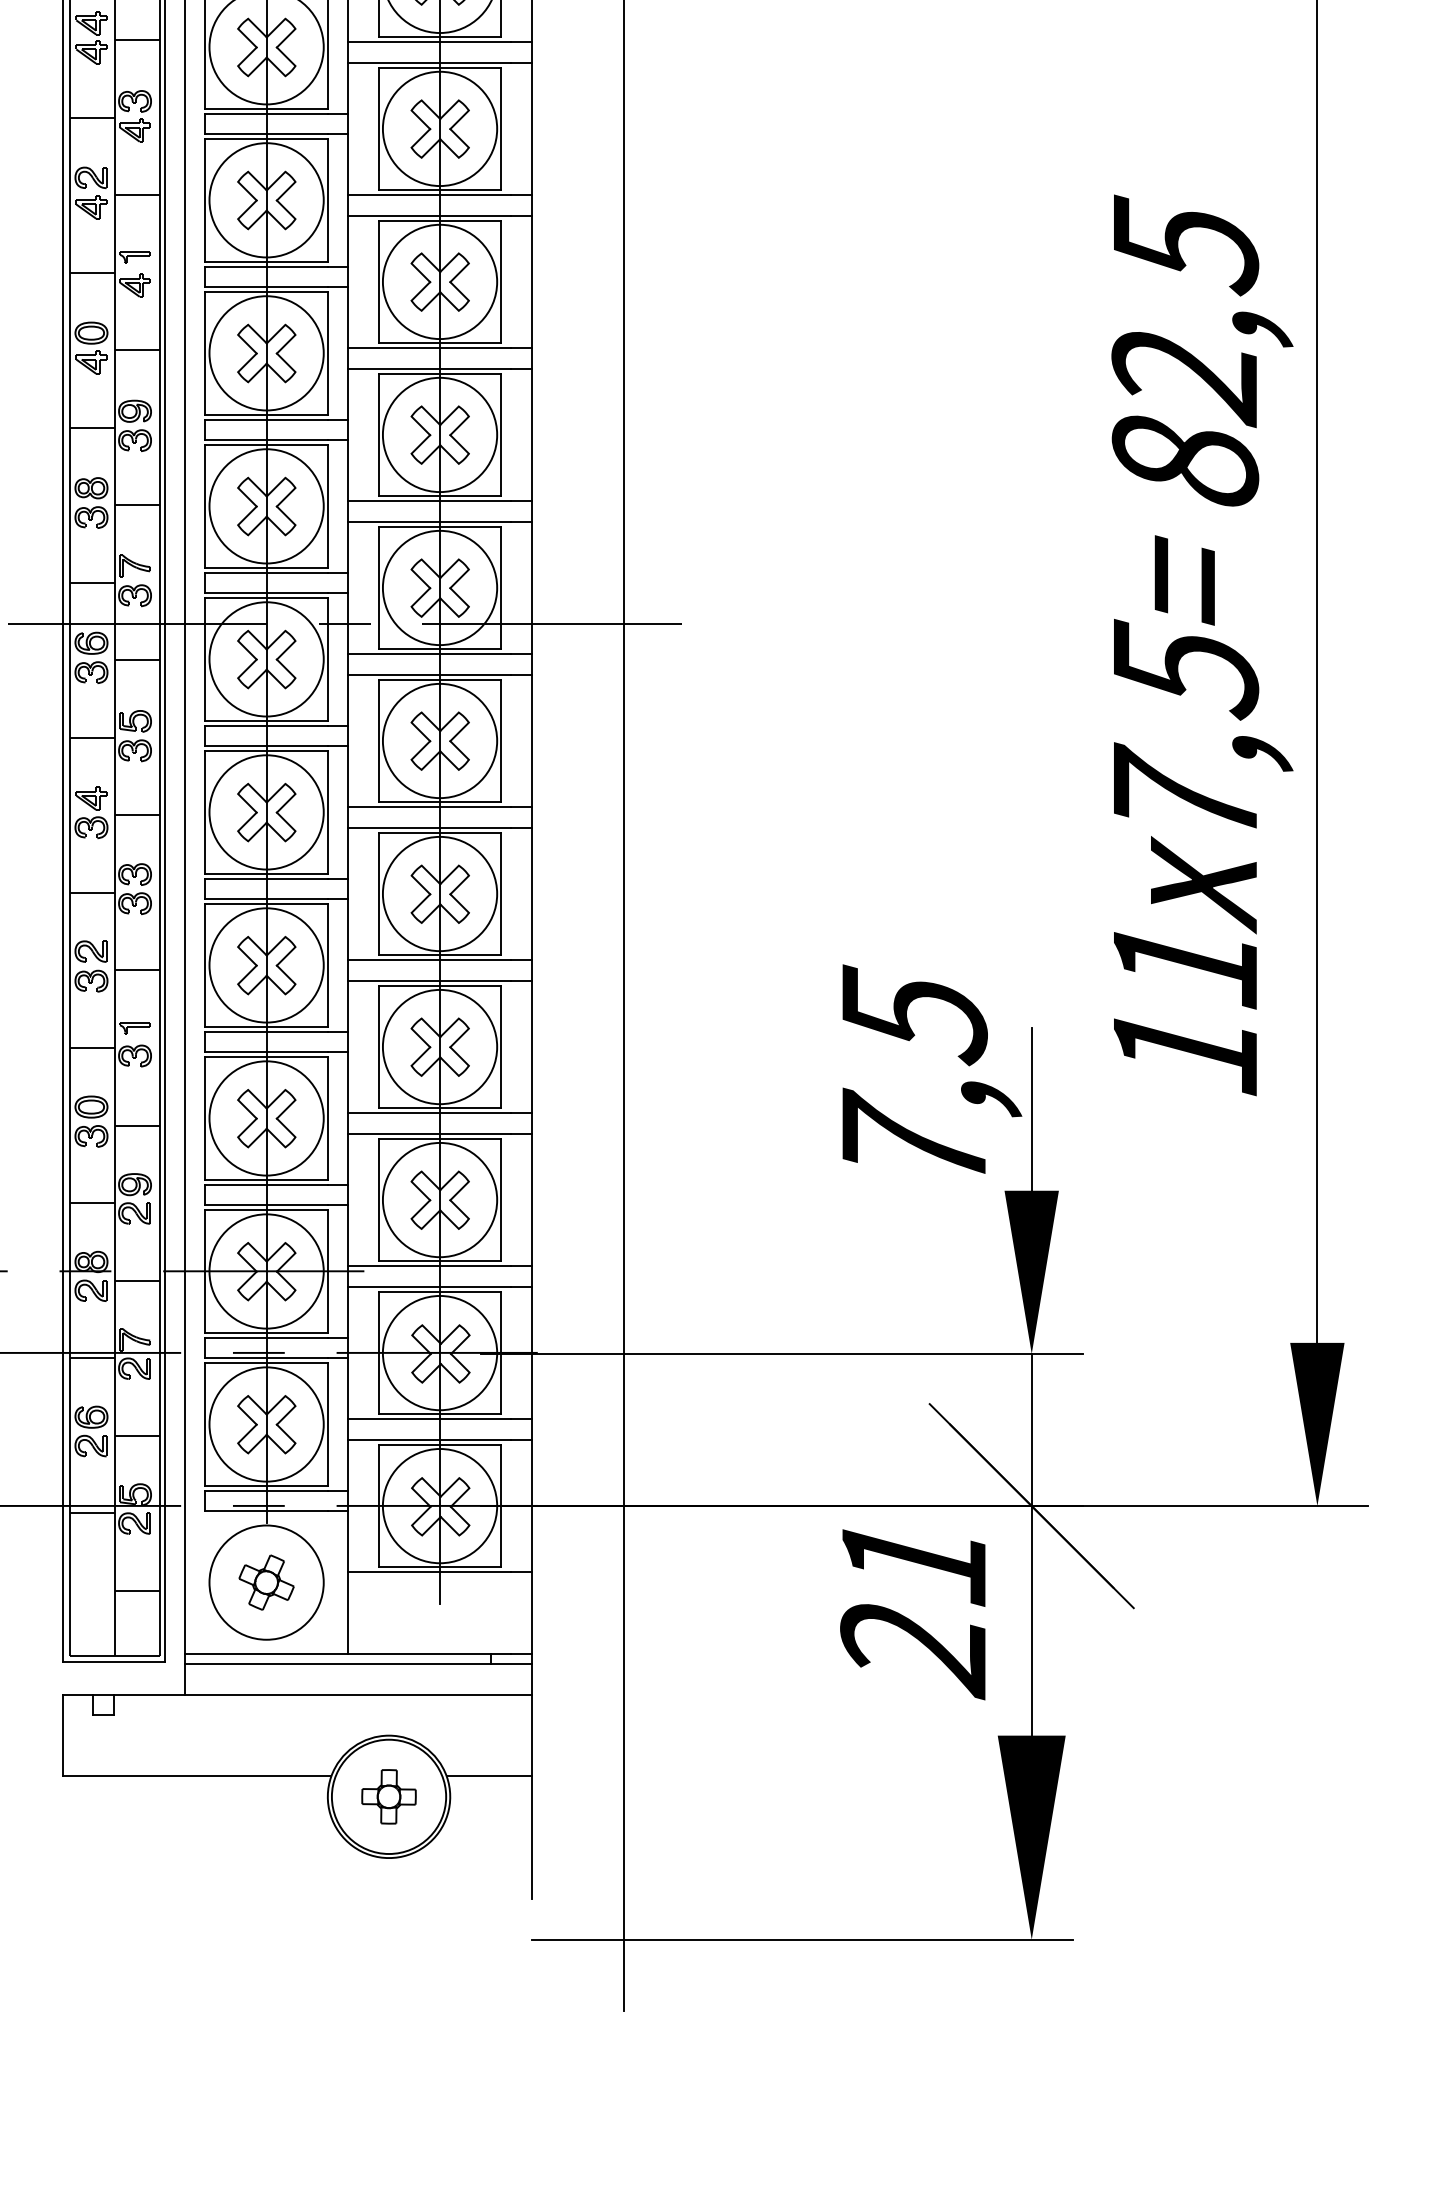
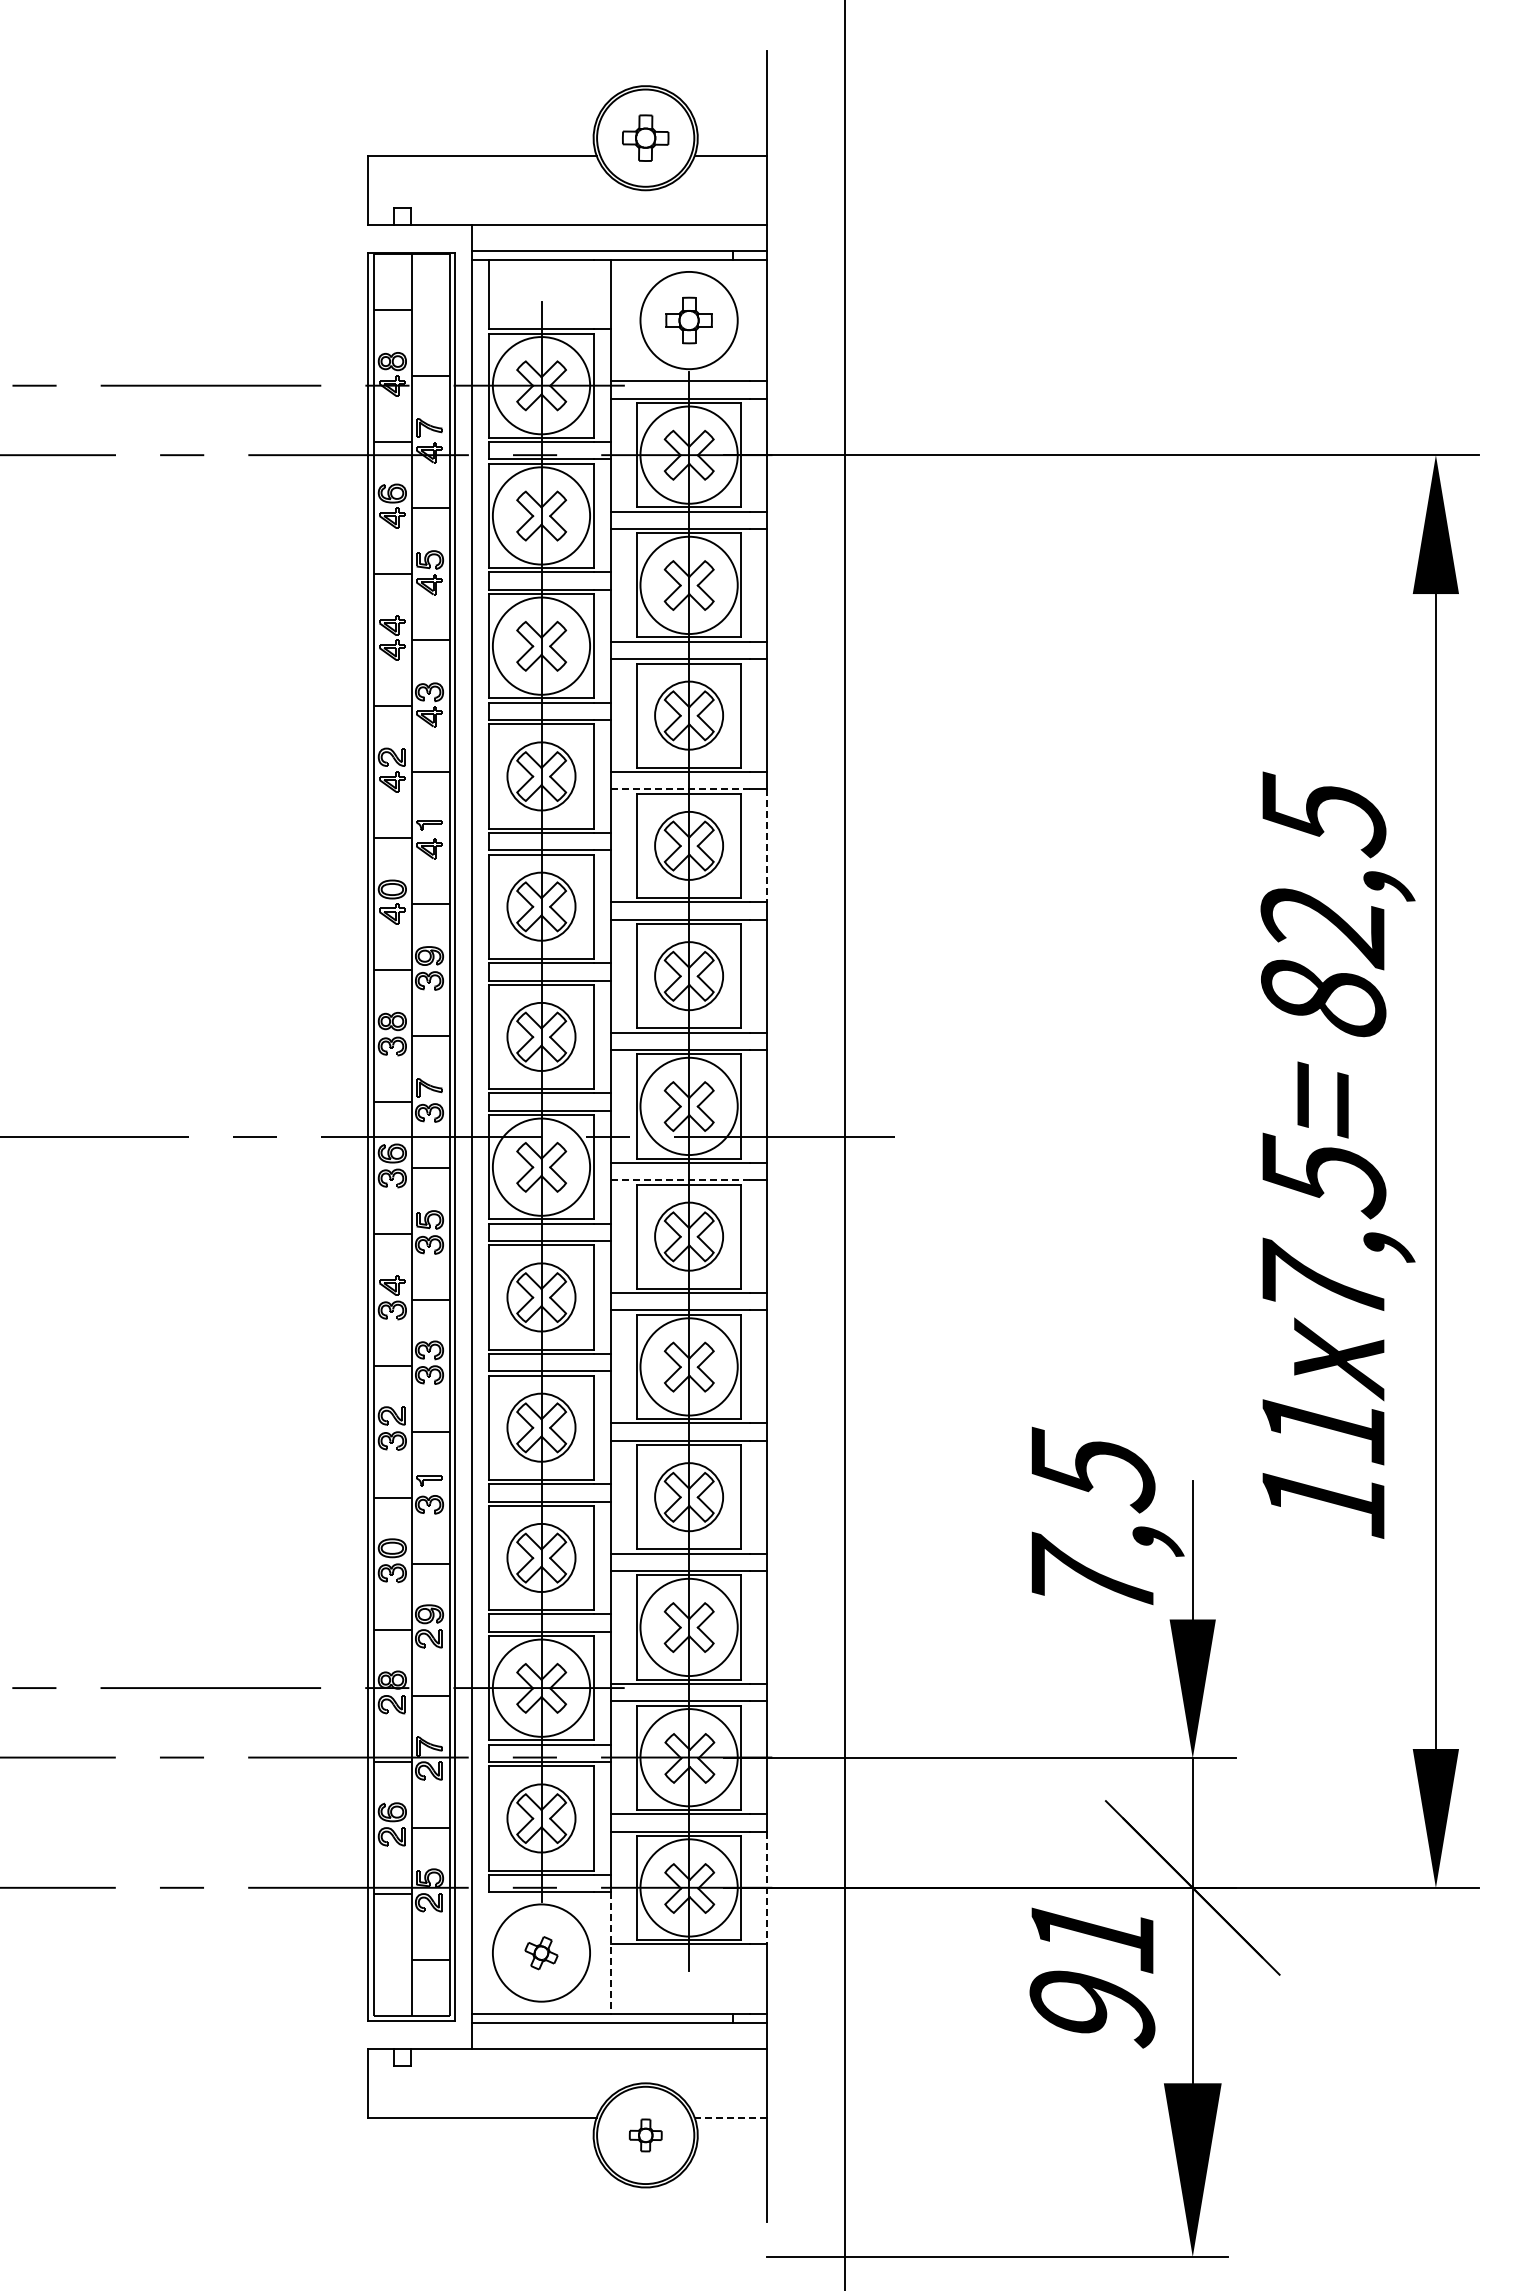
circle: (439, 128) -> (688, 715), size x0.7
circle: (266, 200) -> (541, 776), size x0.7
line: (429, 215) -> (680, 789), solid -> dashed
circle: (439, 281) -> (688, 845), size x0.7
line: (532, 282) -> (767, 846), solid -> dashed
circle: (266, 353) -> (541, 906), size x0.7
circle: (439, 434) -> (688, 975), size x0.7
circle: (266, 505) -> (541, 1036), size x0.7
line: (429, 675) -> (680, 1180), solid -> dashed
circle: (439, 740) -> (688, 1236), size x0.7
circle: (266, 812) -> (541, 1297), size x0.7
circle: (266, 965) -> (541, 1427), size x0.7
circle: (439, 1046) -> (688, 1496), size x0.7
circle: (266, 1117) -> (541, 1557), size x0.7
circle: (266, 1424) -> (541, 1818), size x0.7
line: (532, 1506) -> (767, 1888), solid -> dashed
part: (266, 1583) -> (541, 1953), size x0.7
line: (347, 1583) -> (610, 1953), solid -> dashed
text: (913, 1651) -> (1092, 2011), 21 -> 91
line: (488, 1776) -> (730, 2118), solid -> dashed
part: (388, 1796) -> (645, 2135), size x0.7

